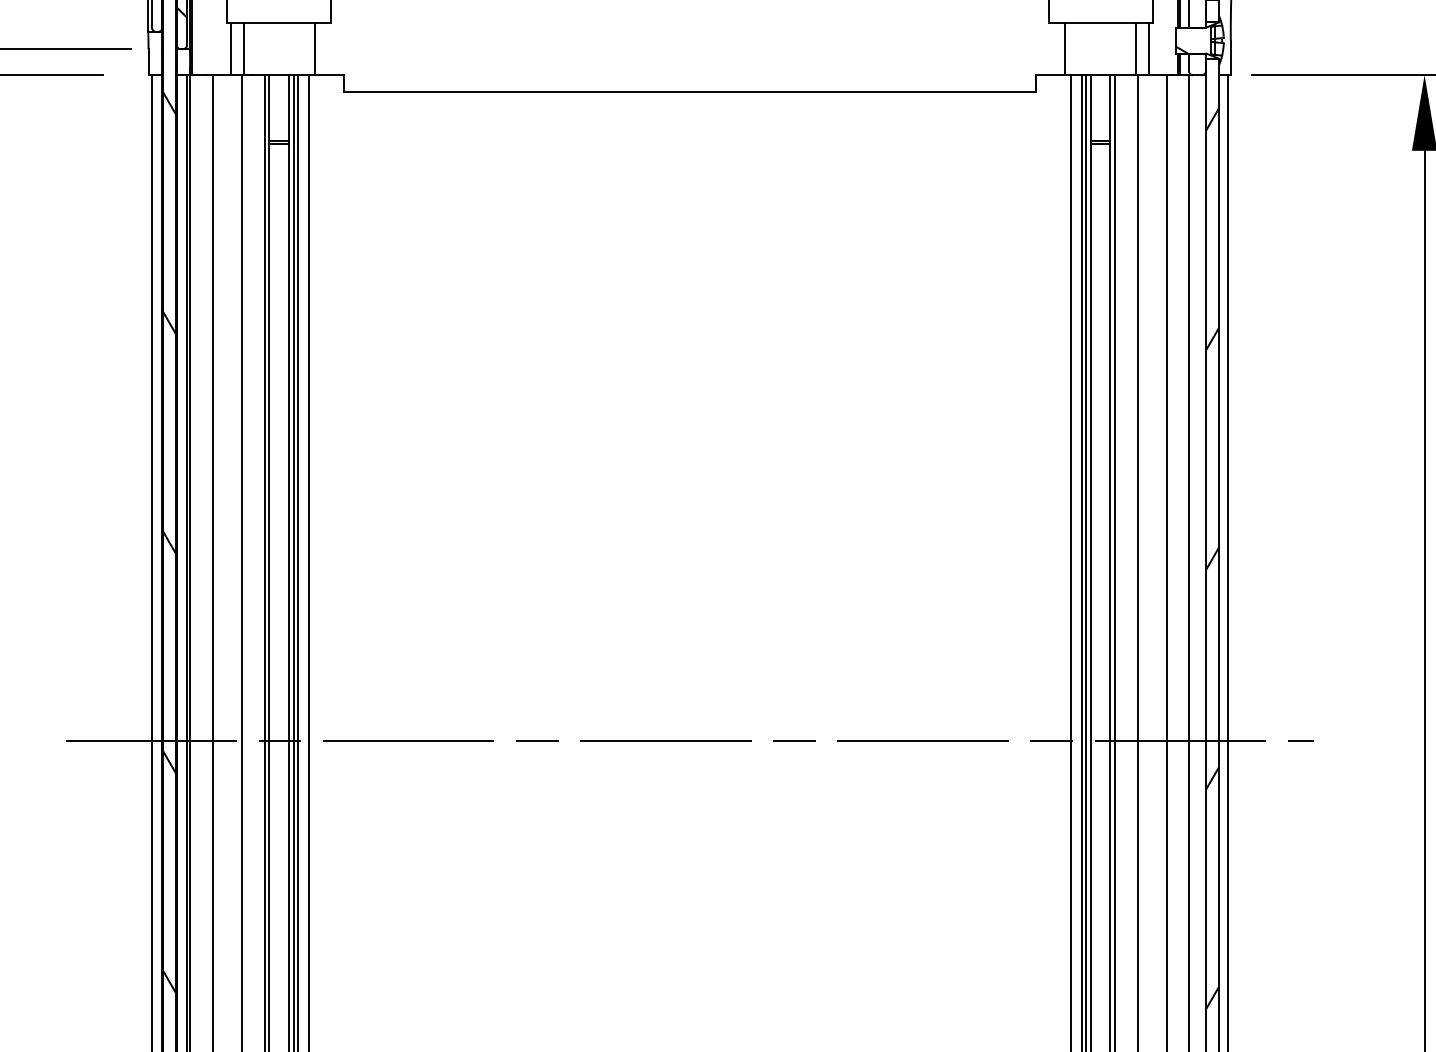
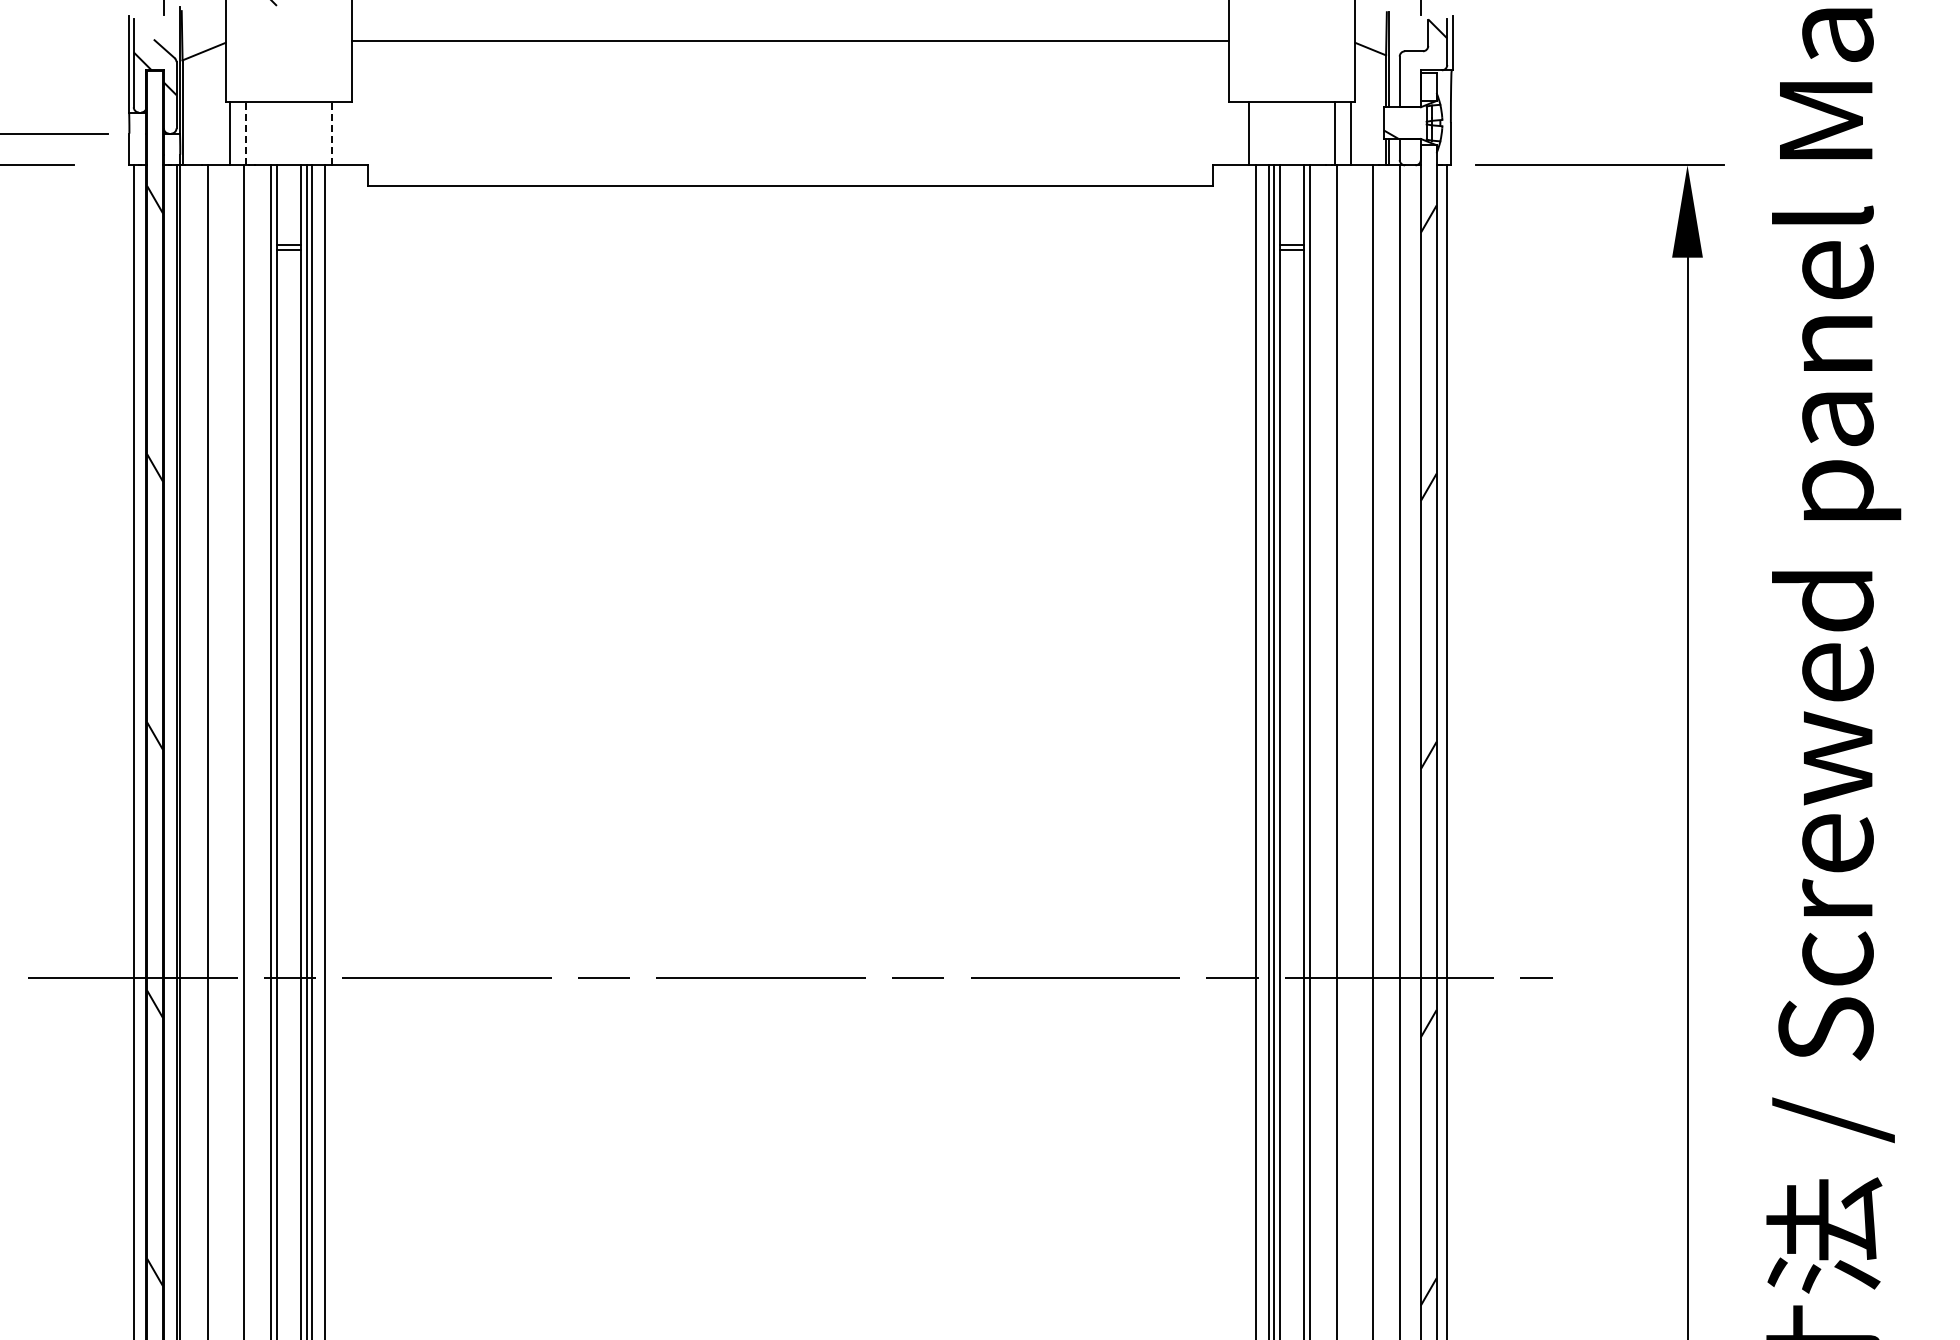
line: (243, 49) -> (245, 133), solid -> dashed
line: (314, 49) -> (332, 133), solid -> dashed

